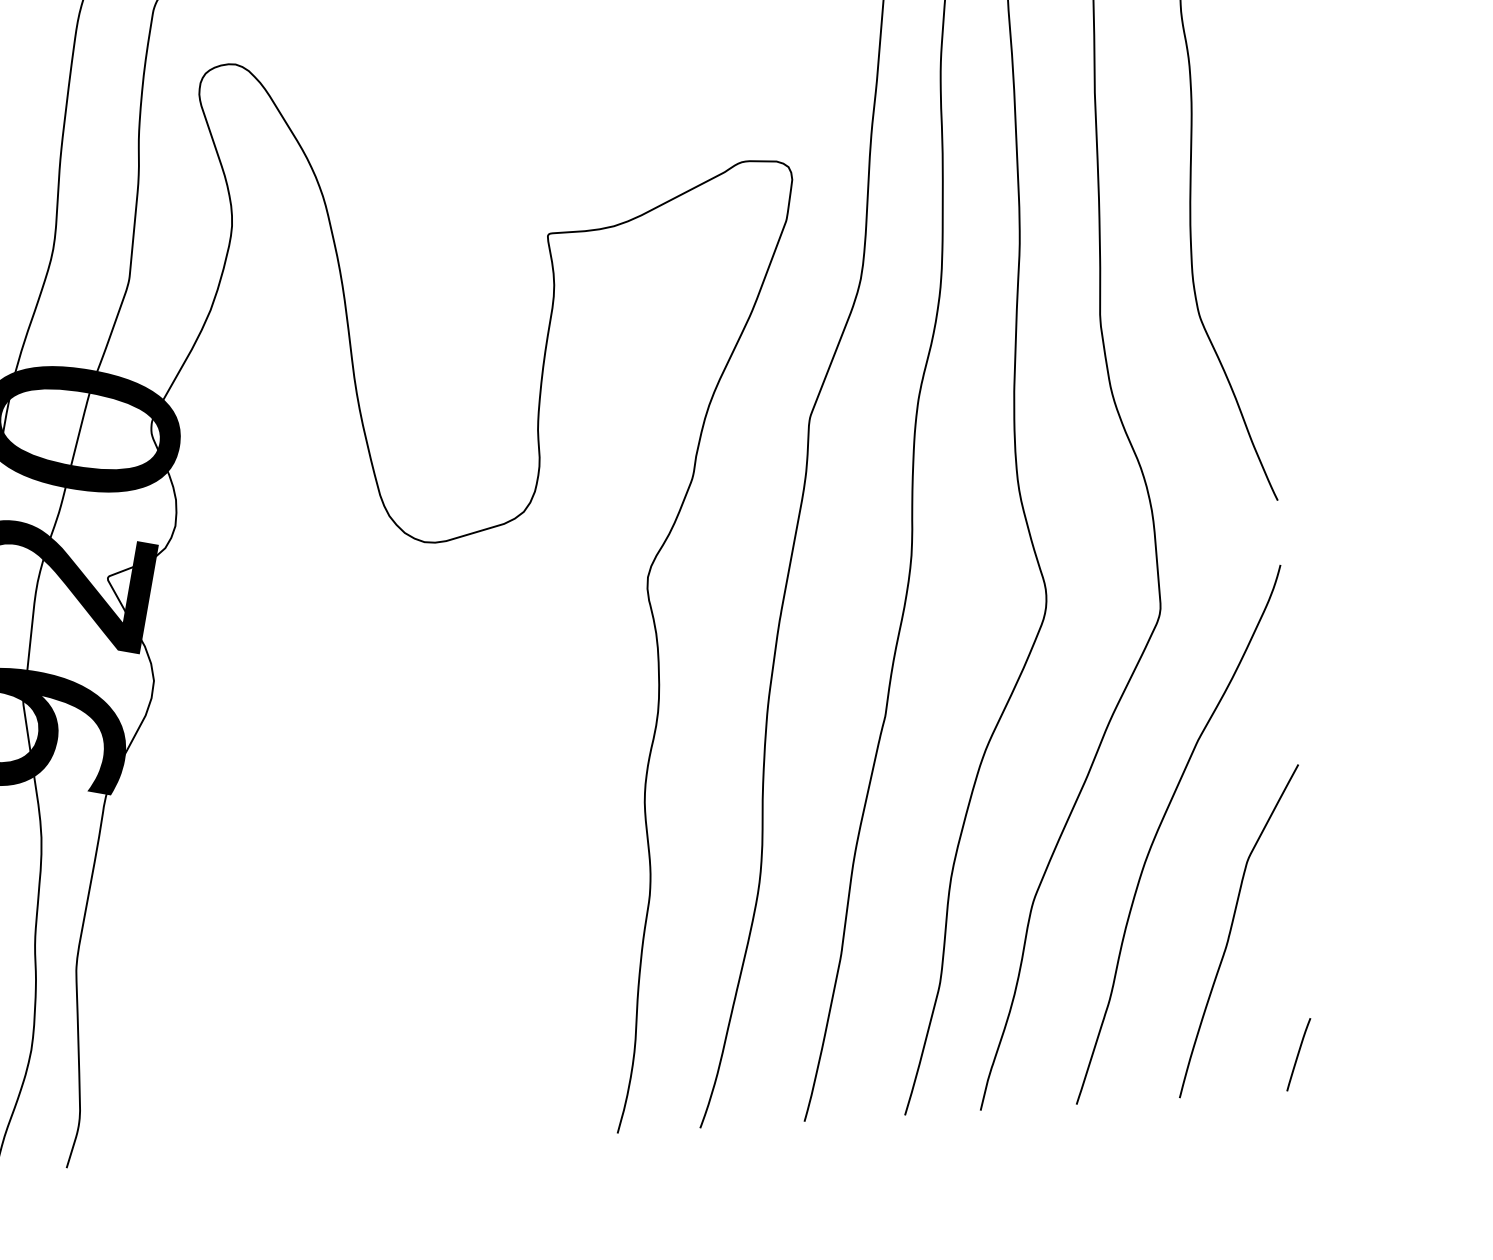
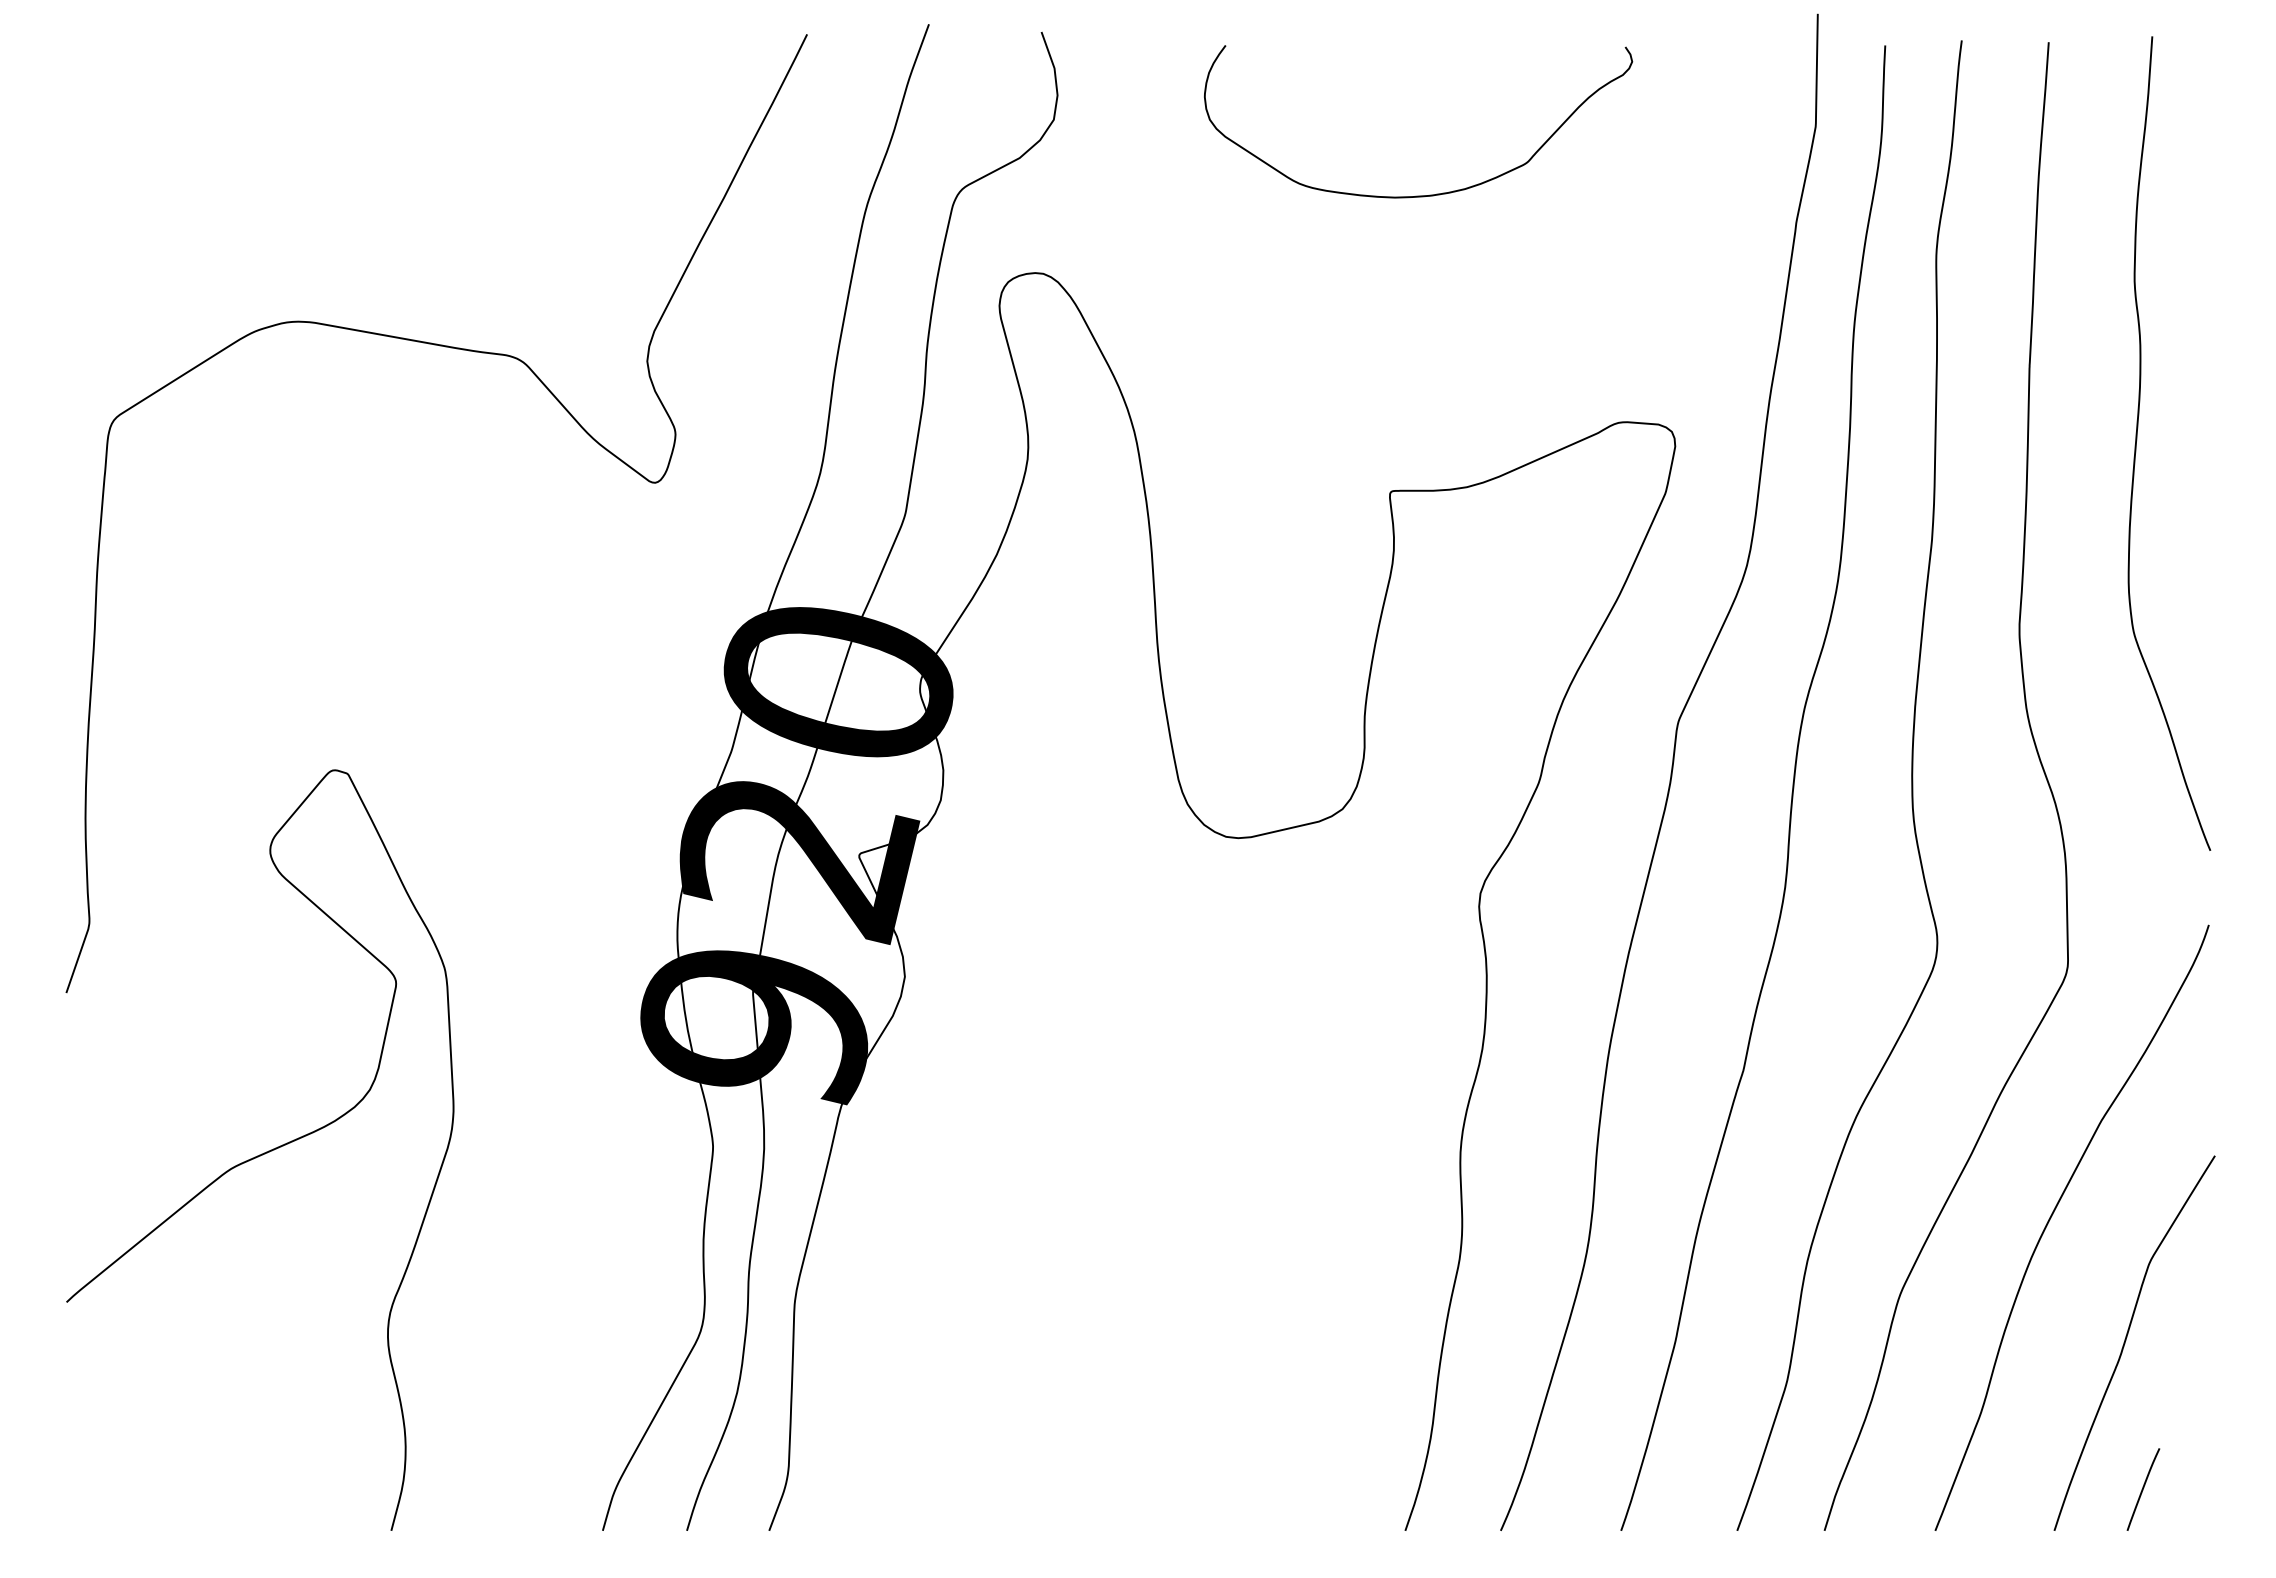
curve: (1298, 1054) -> (2143, 1489), moved

